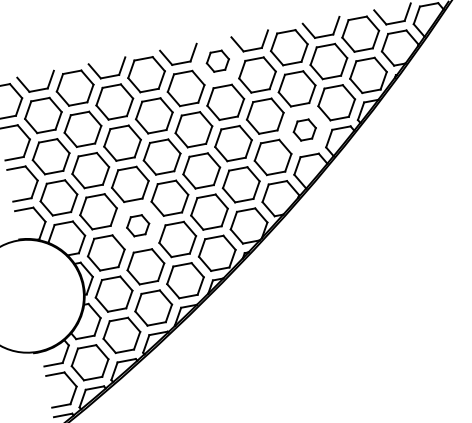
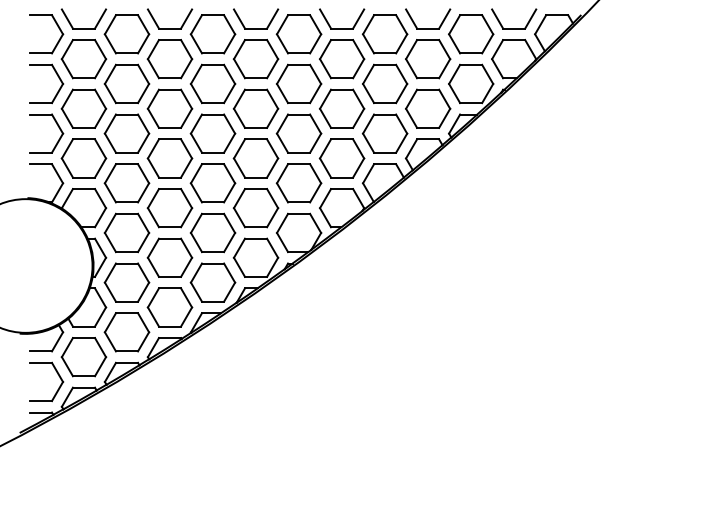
part: (217, 61) -> (298, 34), size x1.67
part: (304, 130) -> (384, 133), size x1.67
part: (137, 226) -> (169, 208), size x1.67

